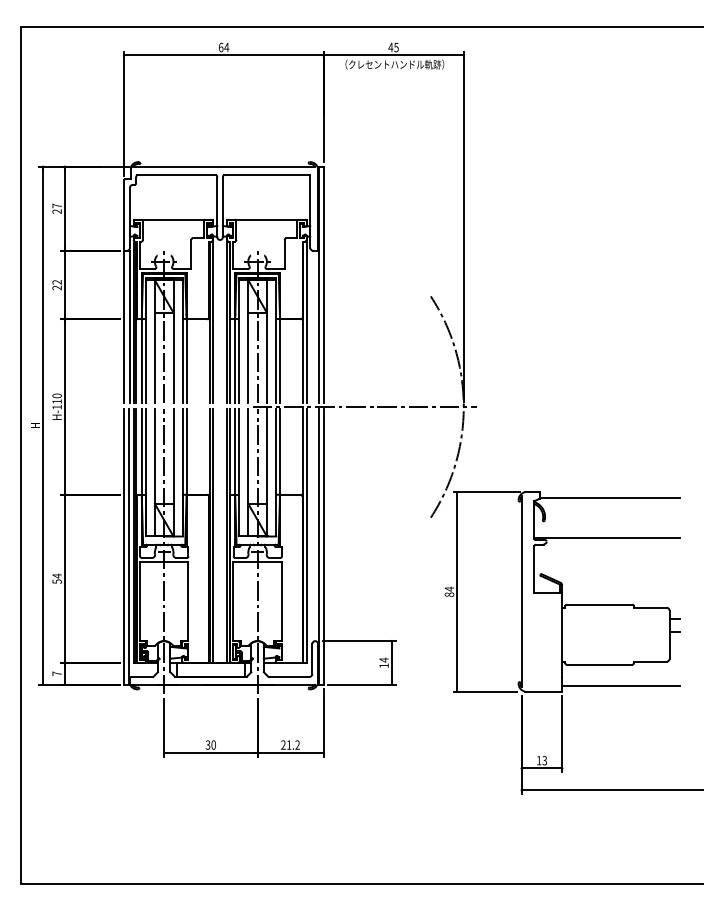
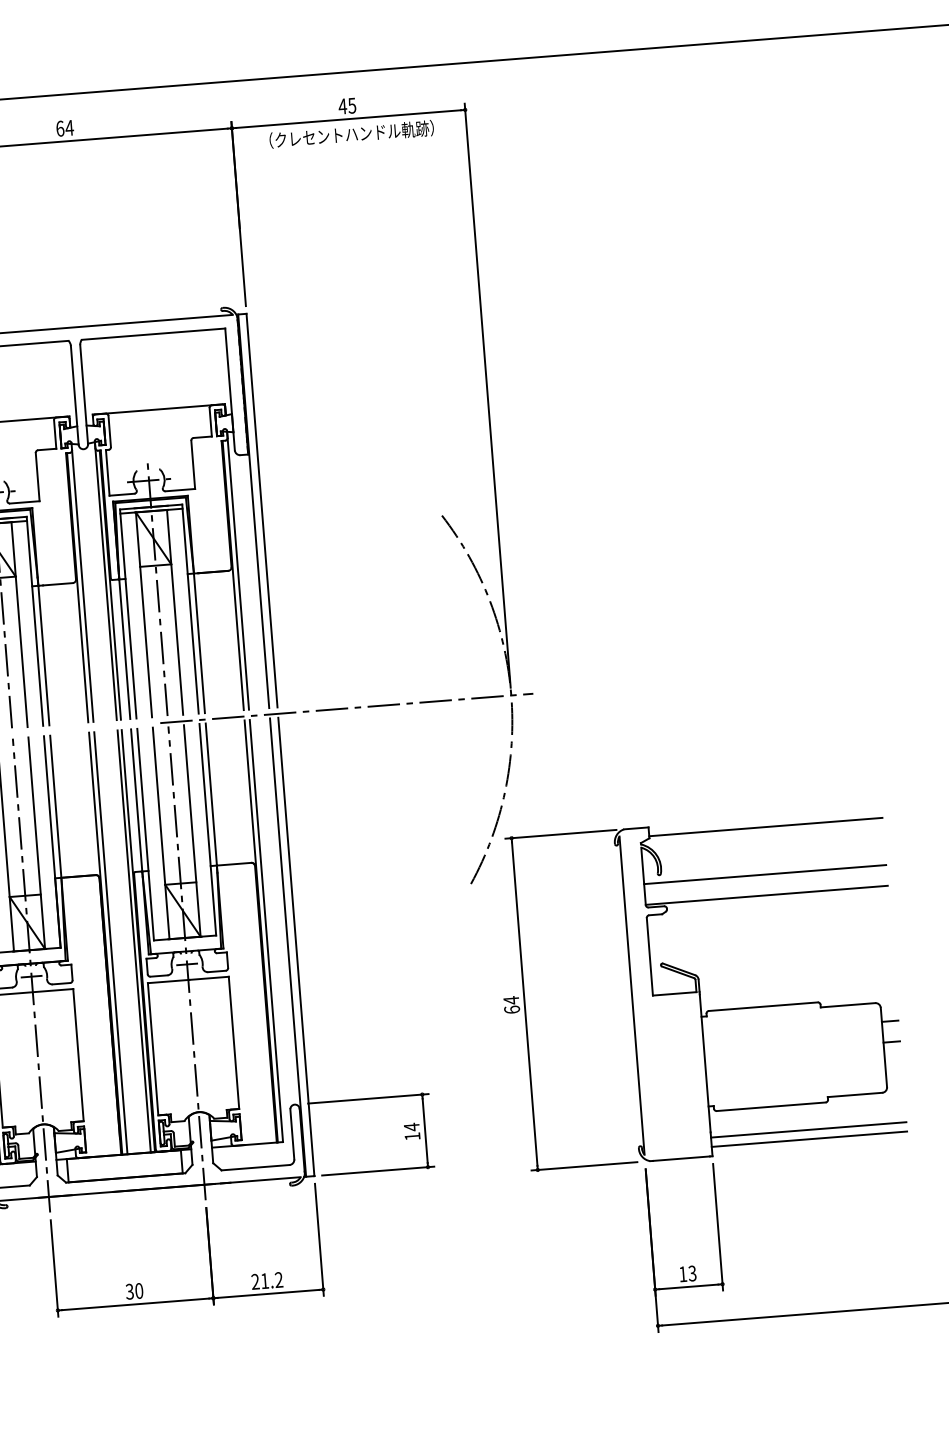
line: (606, 525) -> (764, 873), added
text: (449, 594) -> (512, 1009), 84 -> 64
line: (620, 680) -> (808, 1130), added

